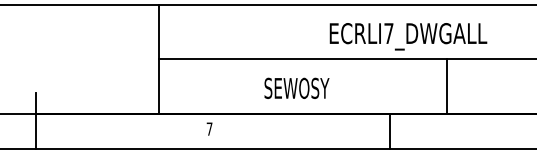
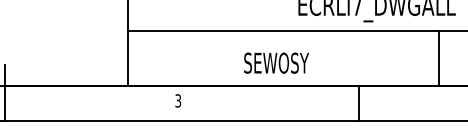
line: (446, 86) -> (439, 58), moved
text: (296, 87) -> (276, 62), moved
text: (209, 128) -> (178, 100), 7 -> 3

